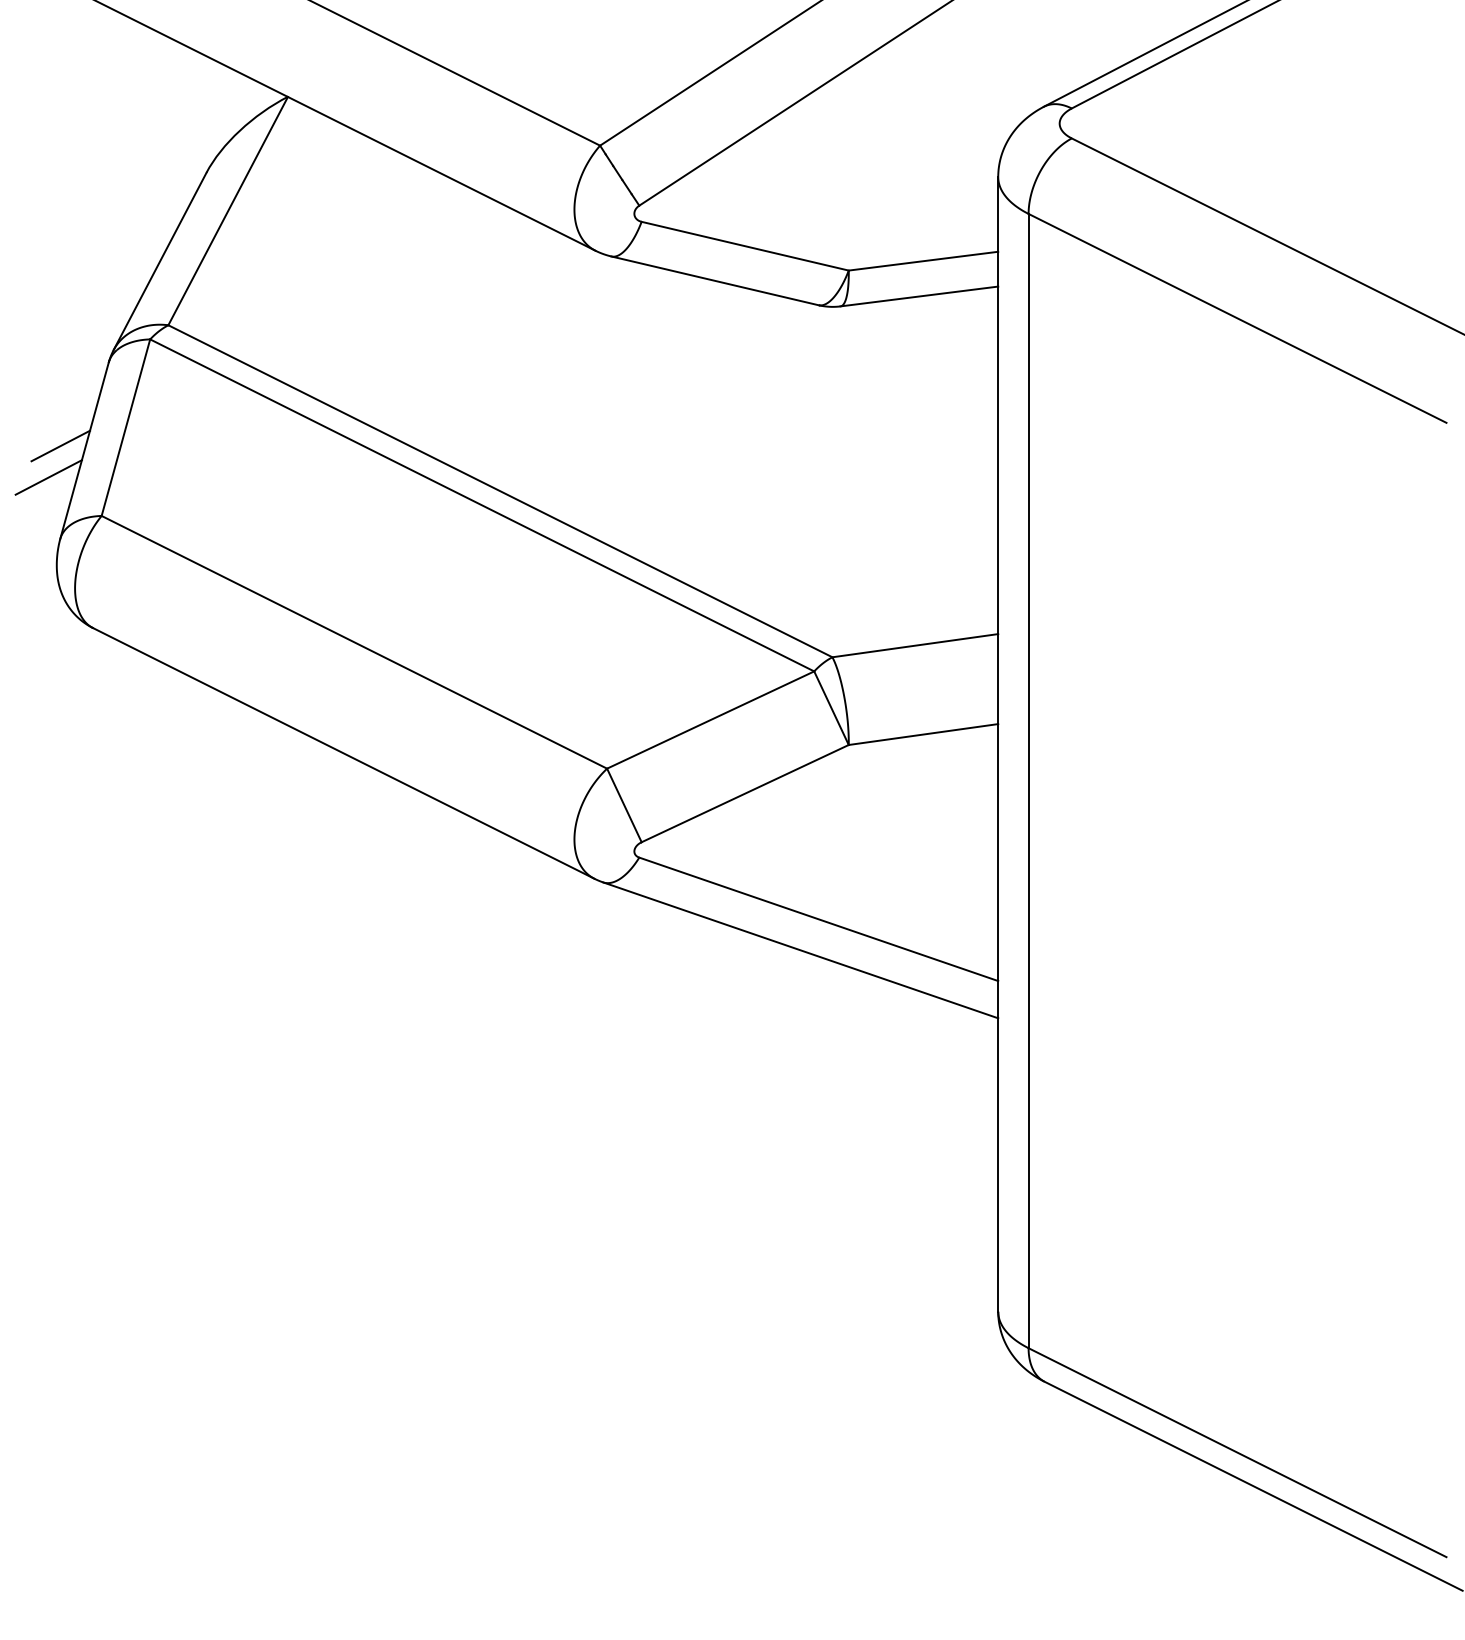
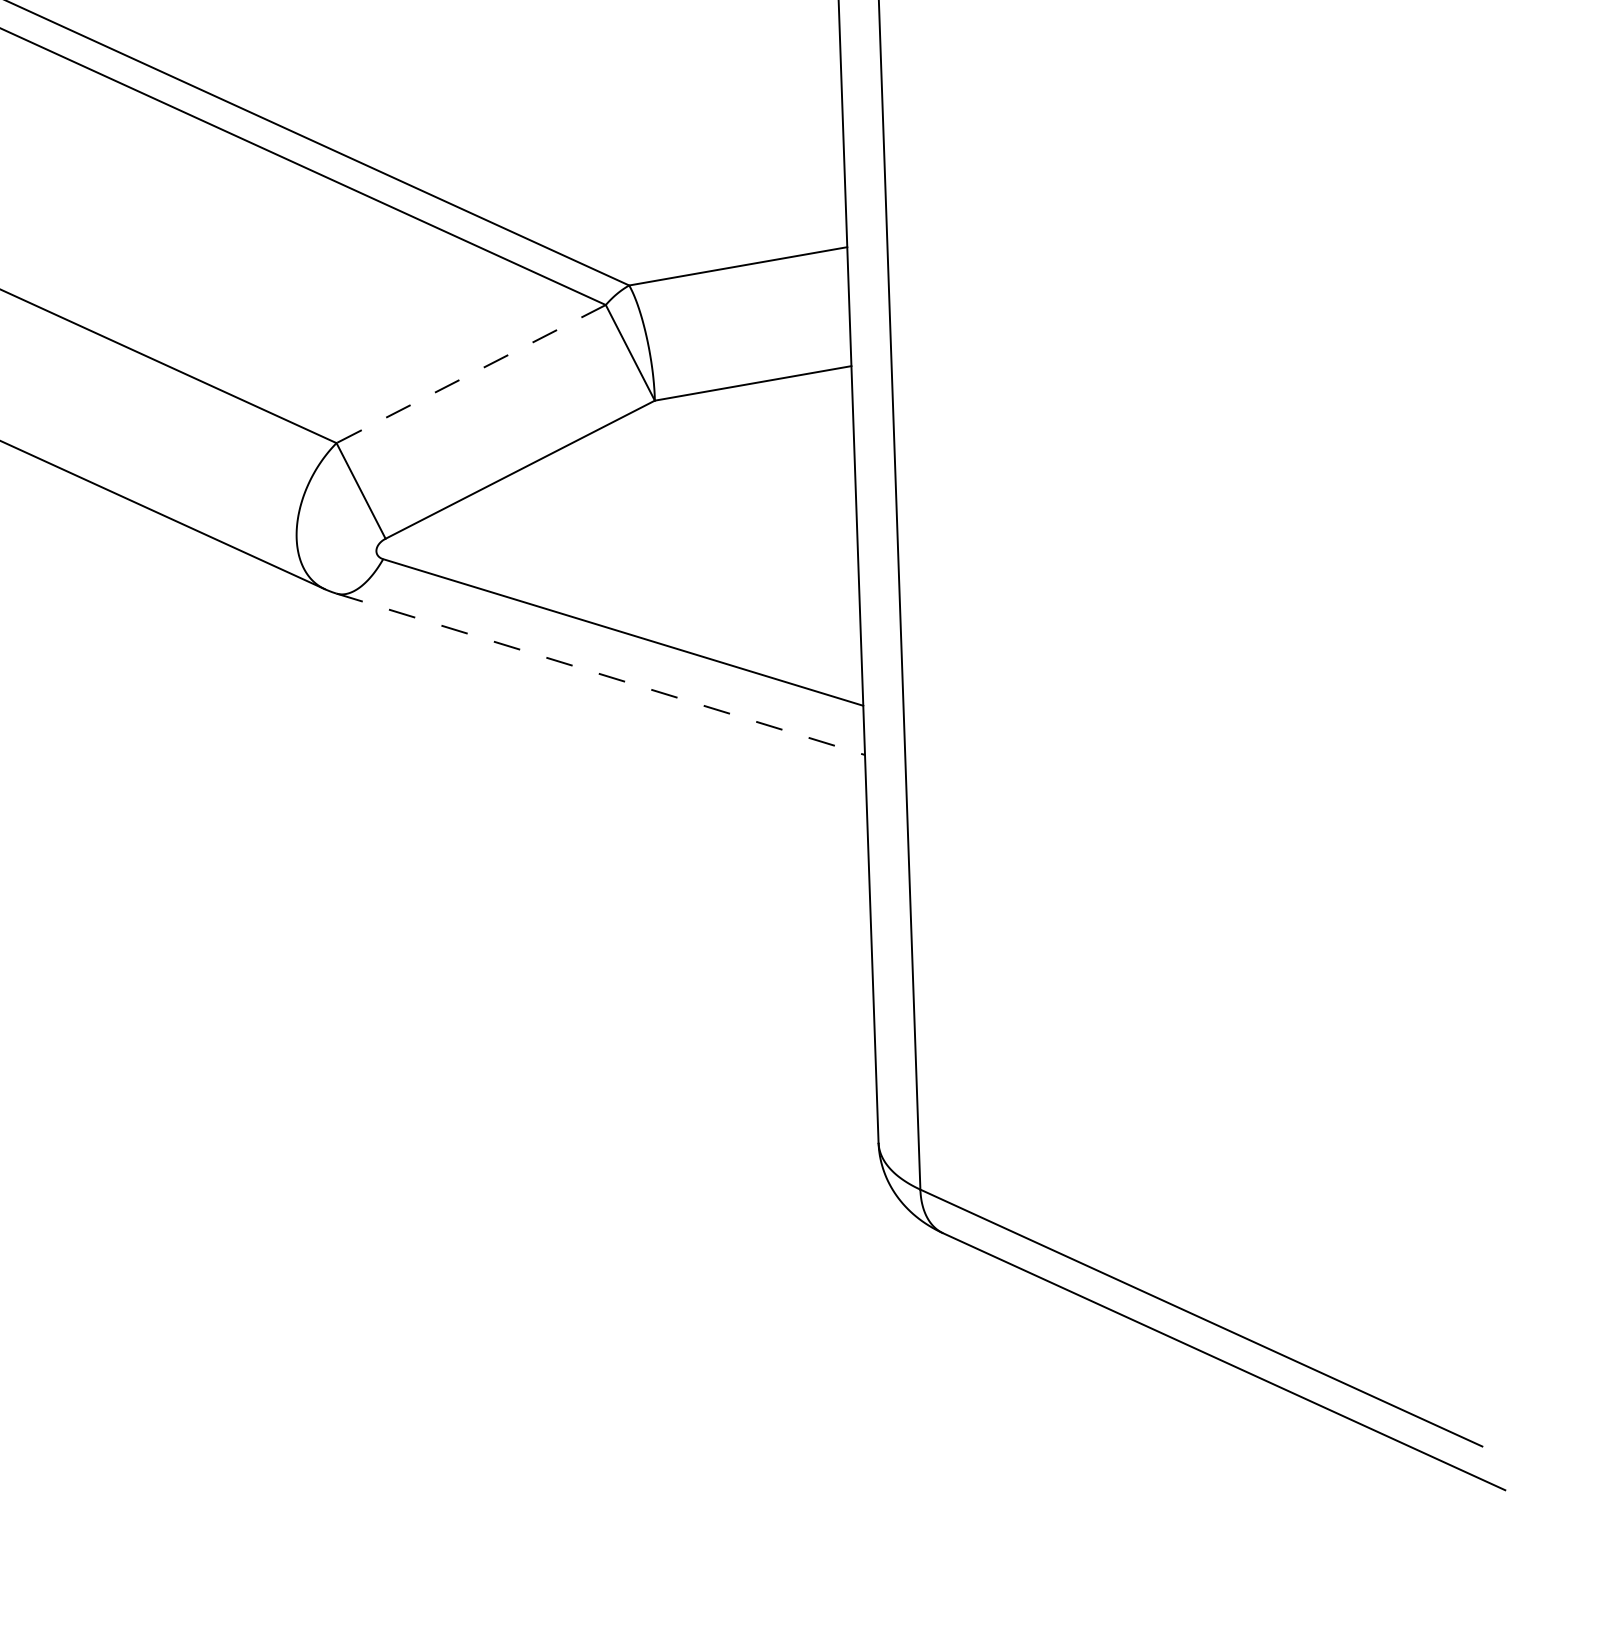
line: (710, 720) -> (470, 374), solid -> dashed
line: (800, 950) -> (600, 674), solid -> dashed

